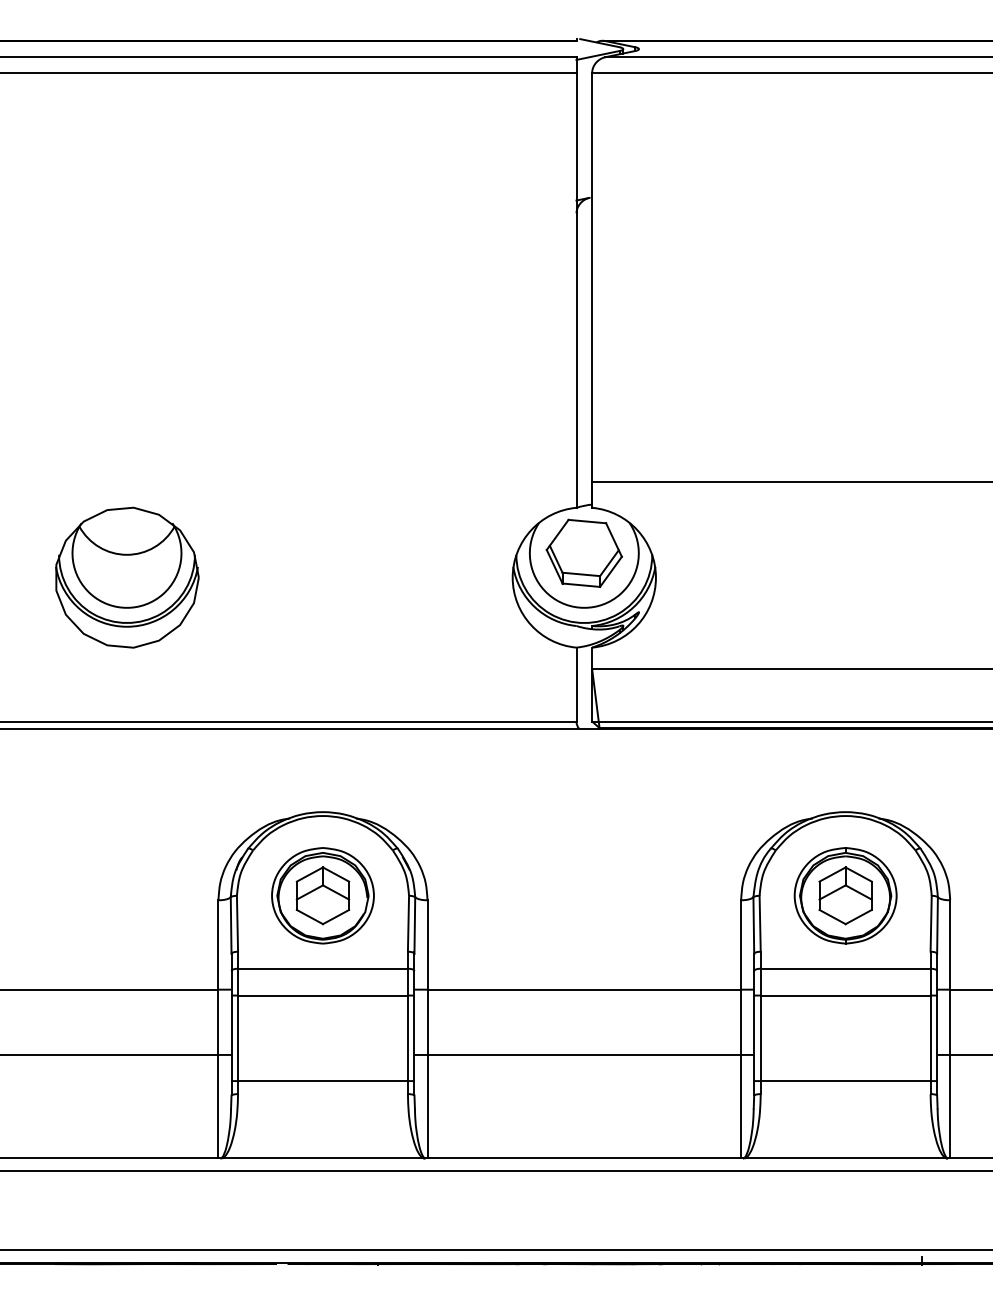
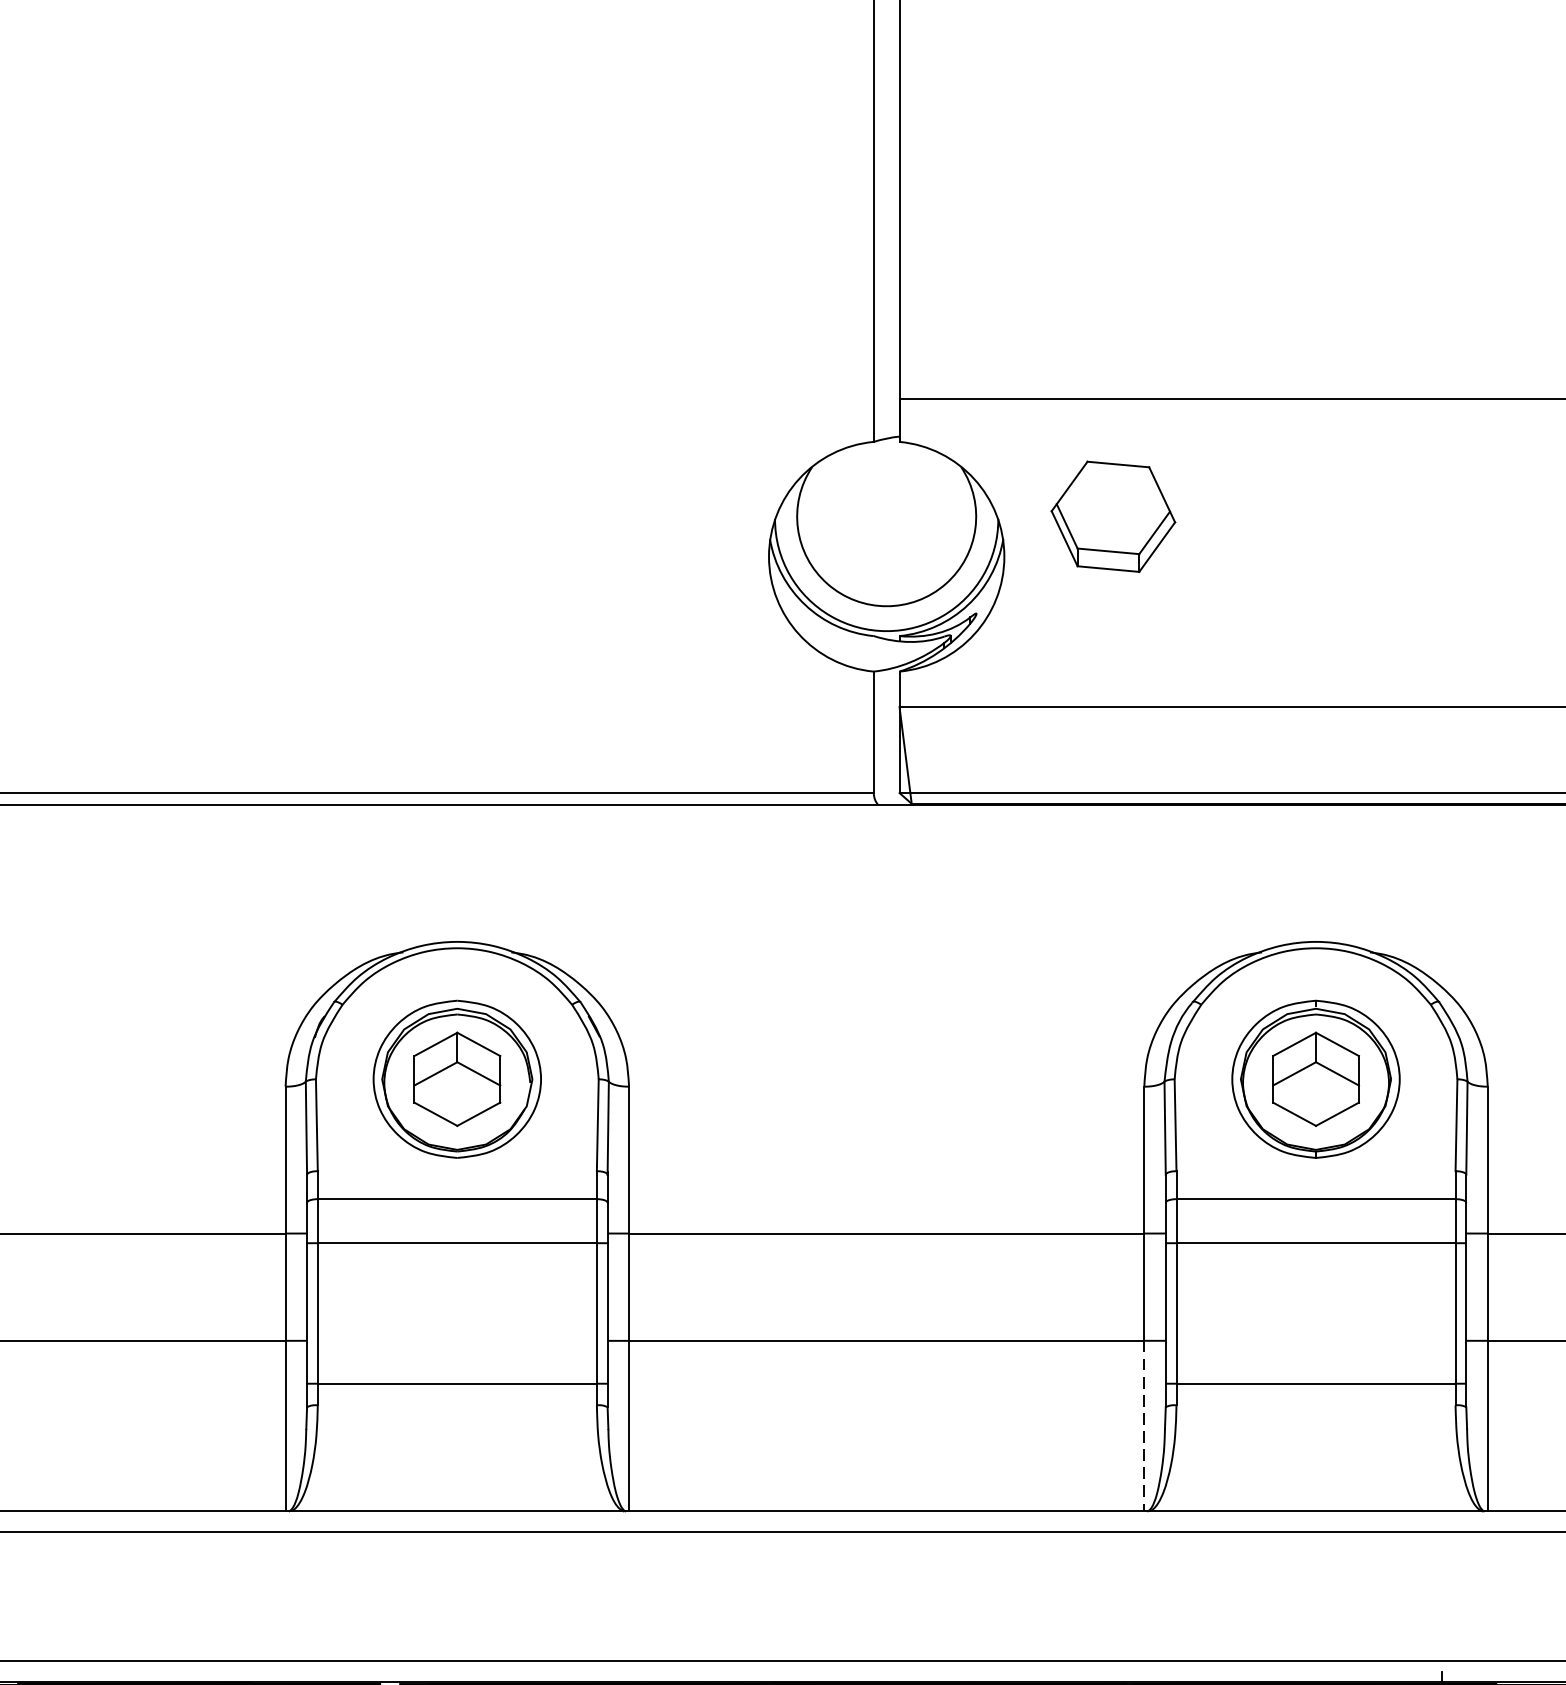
part: (583, 552) -> (1112, 515), moved
part: (127, 577) -> (136, 556), removed
line: (741, 1106) -> (1144, 1425), solid -> dashed

